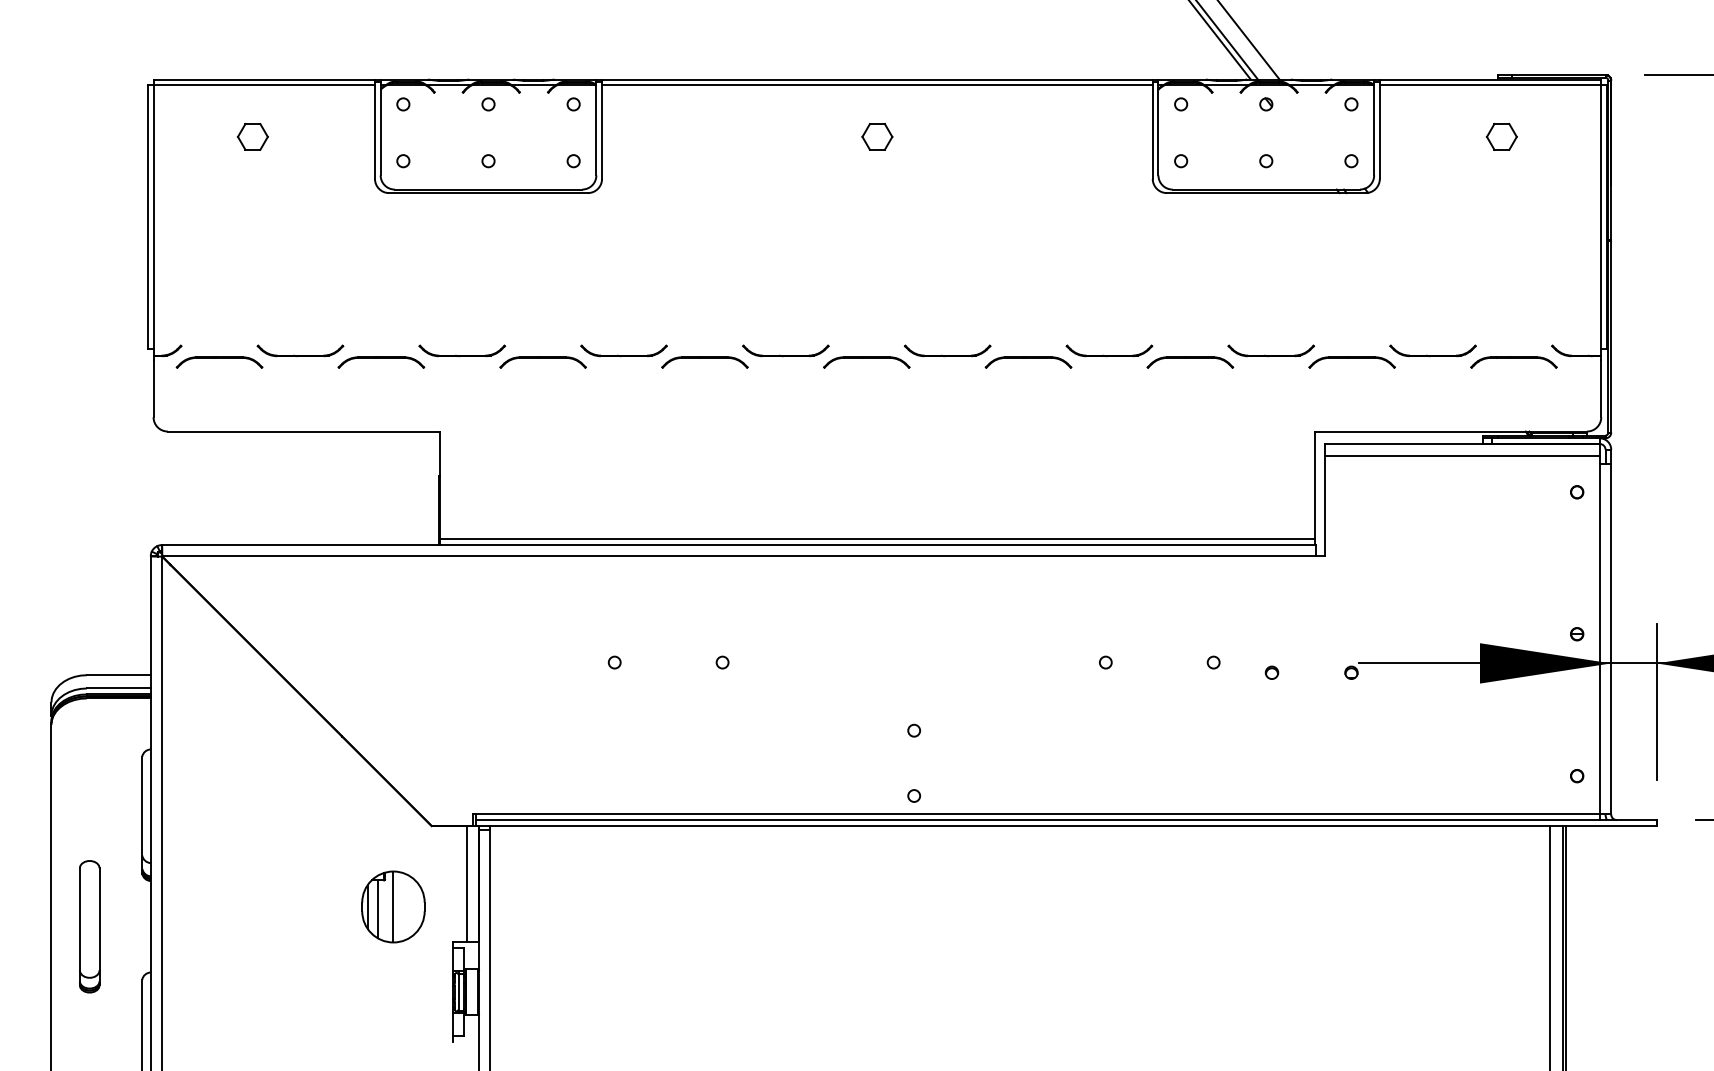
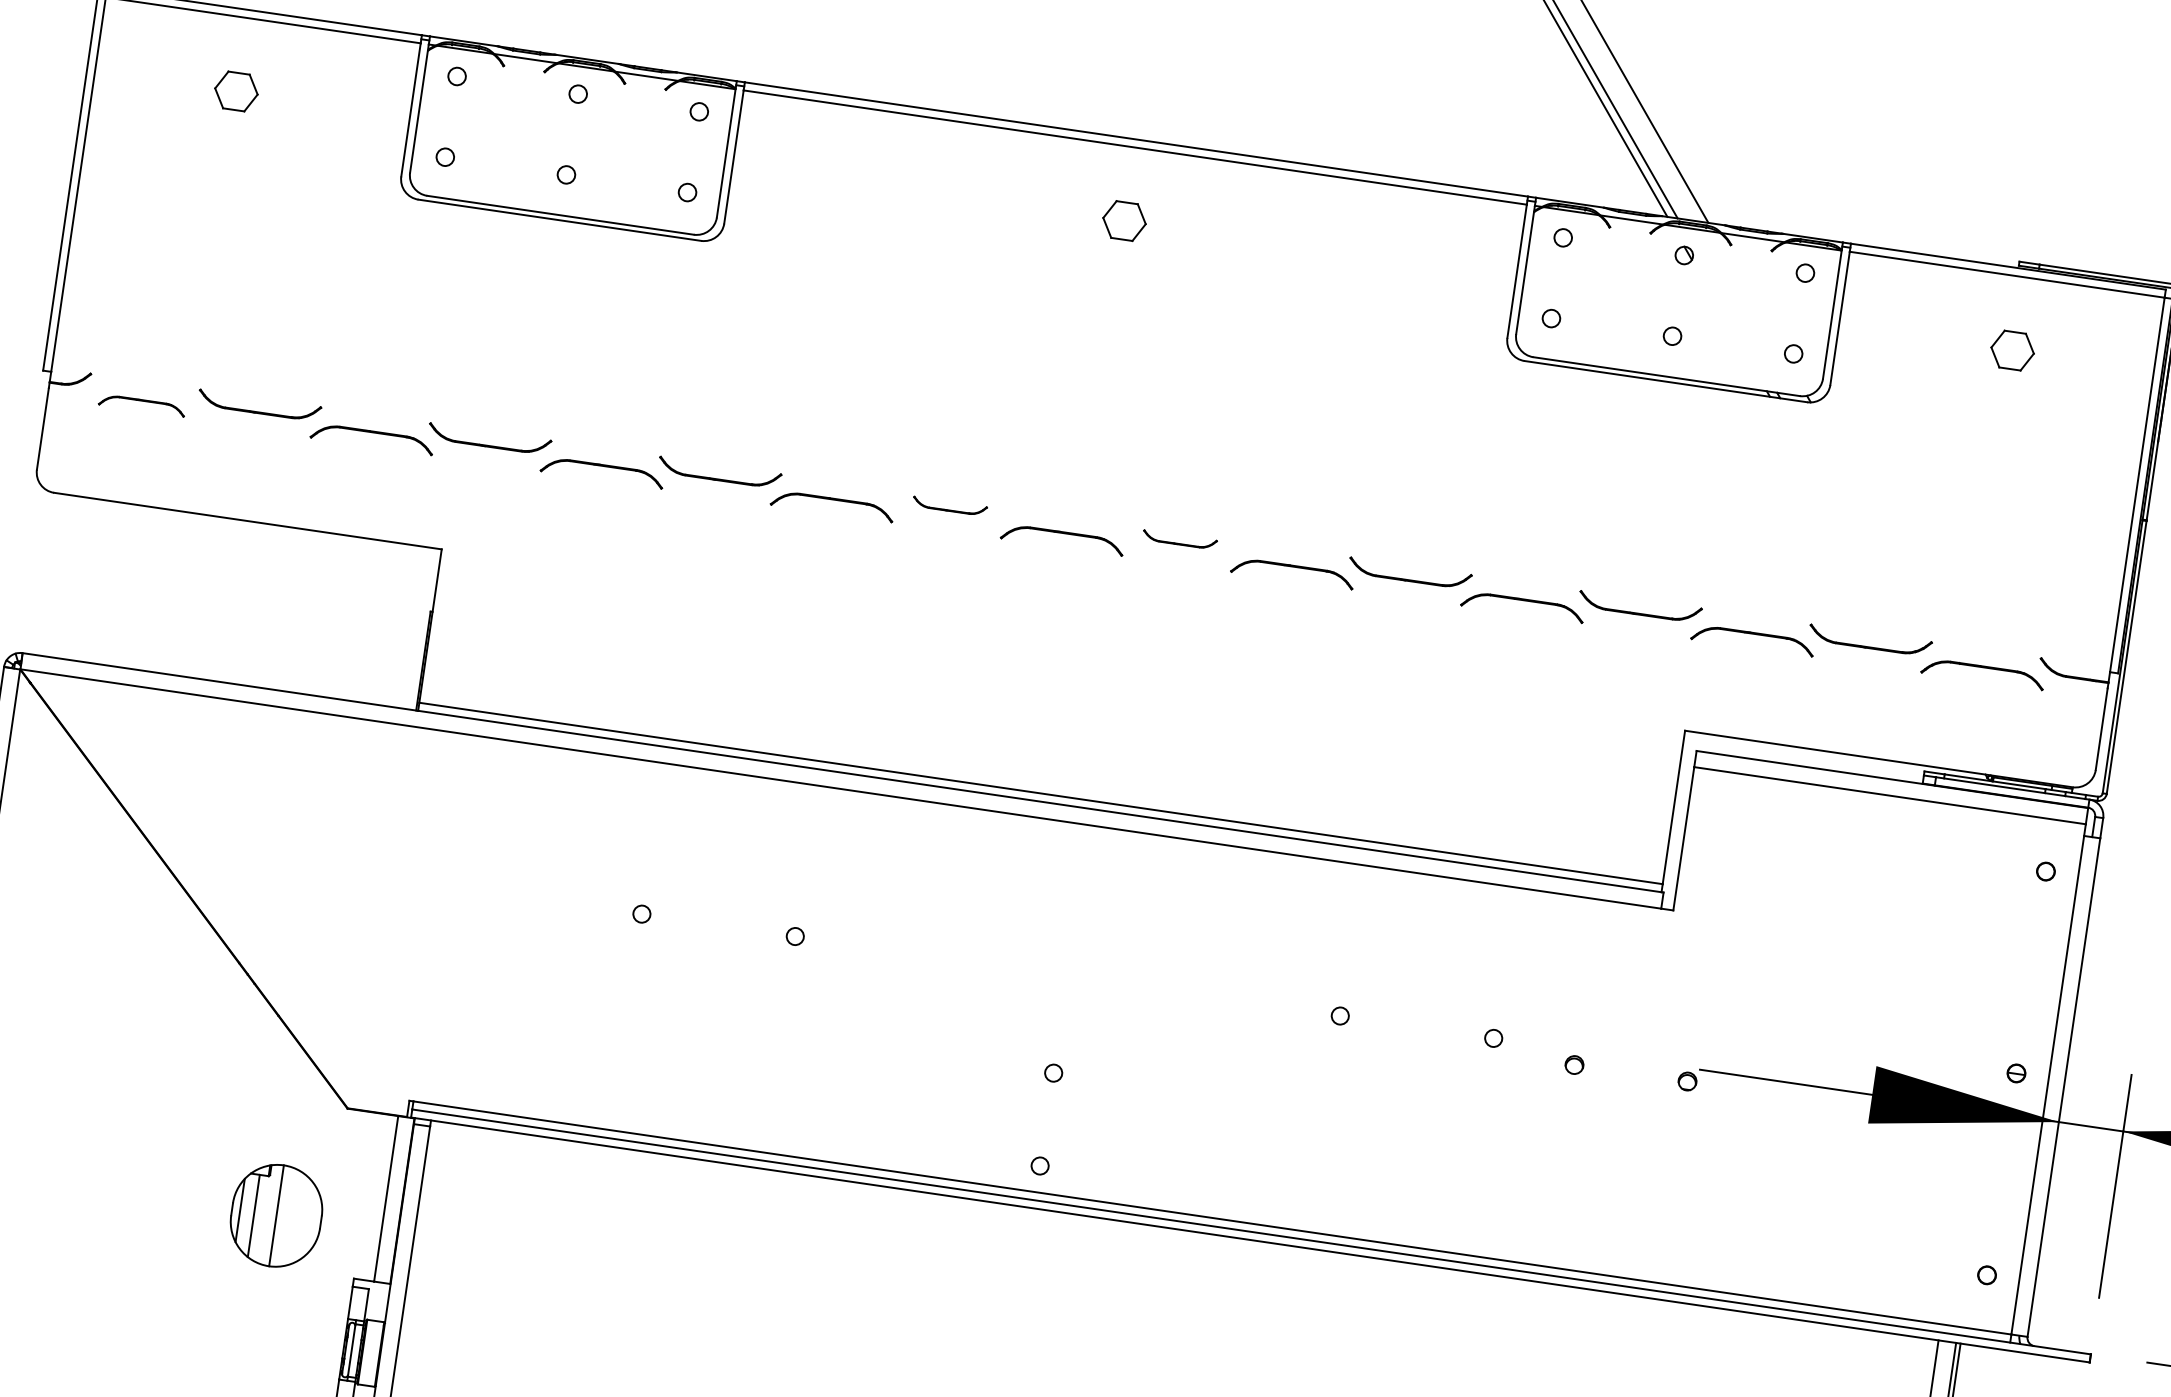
part: (785, 350) -> (949, 505), size x0.6
part: (947, 350) -> (1179, 539), size x0.6
part: (219, 362) -> (142, 405), size x0.7

